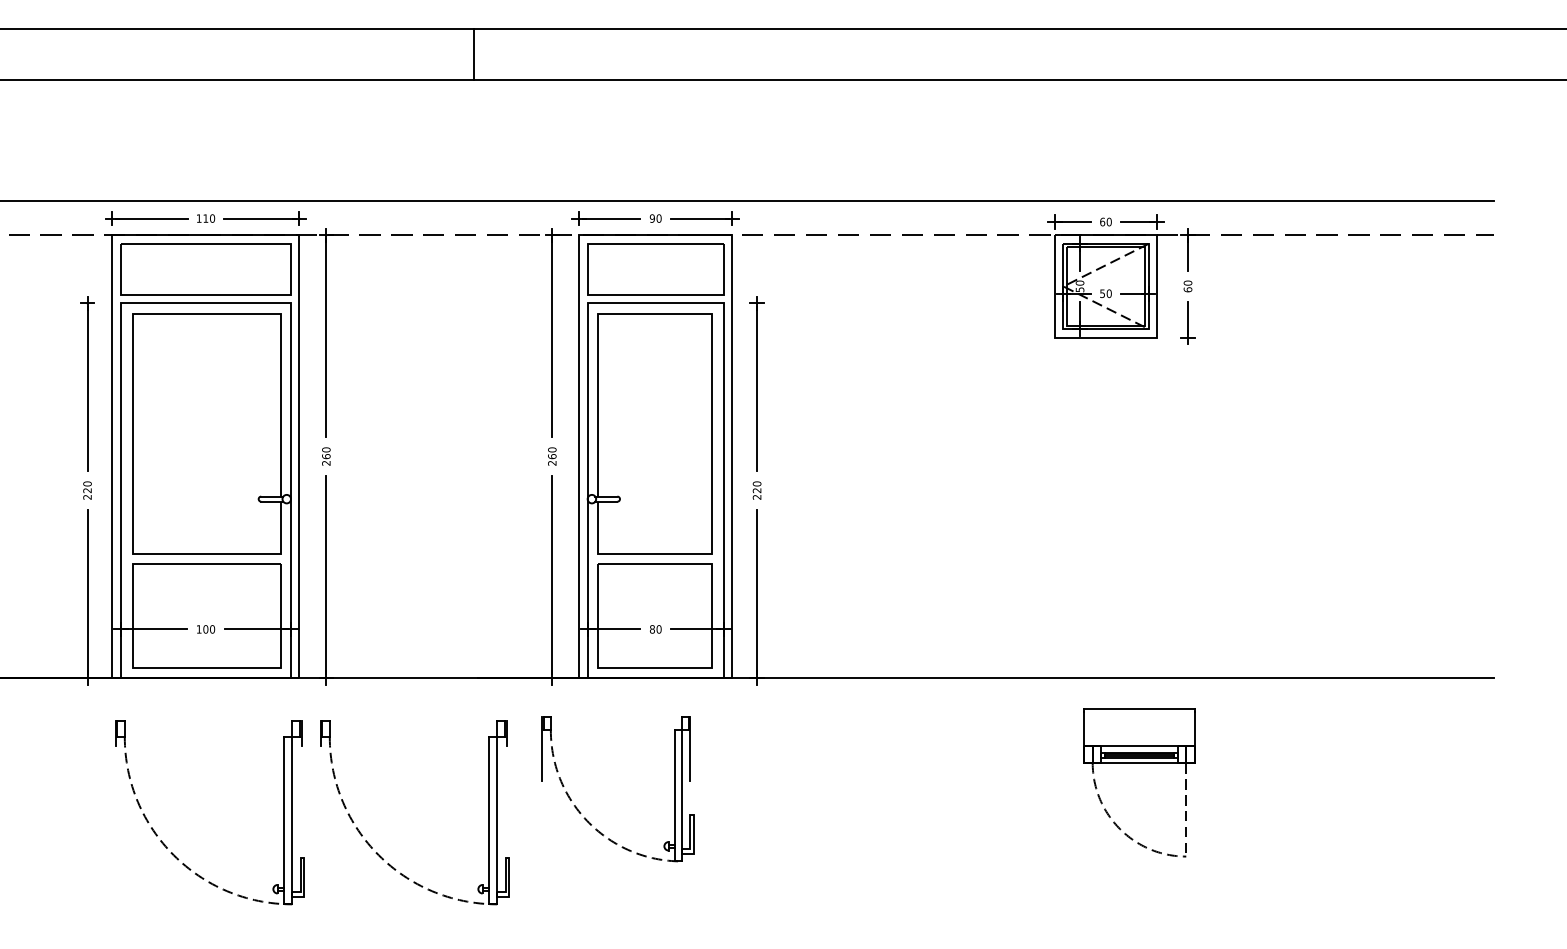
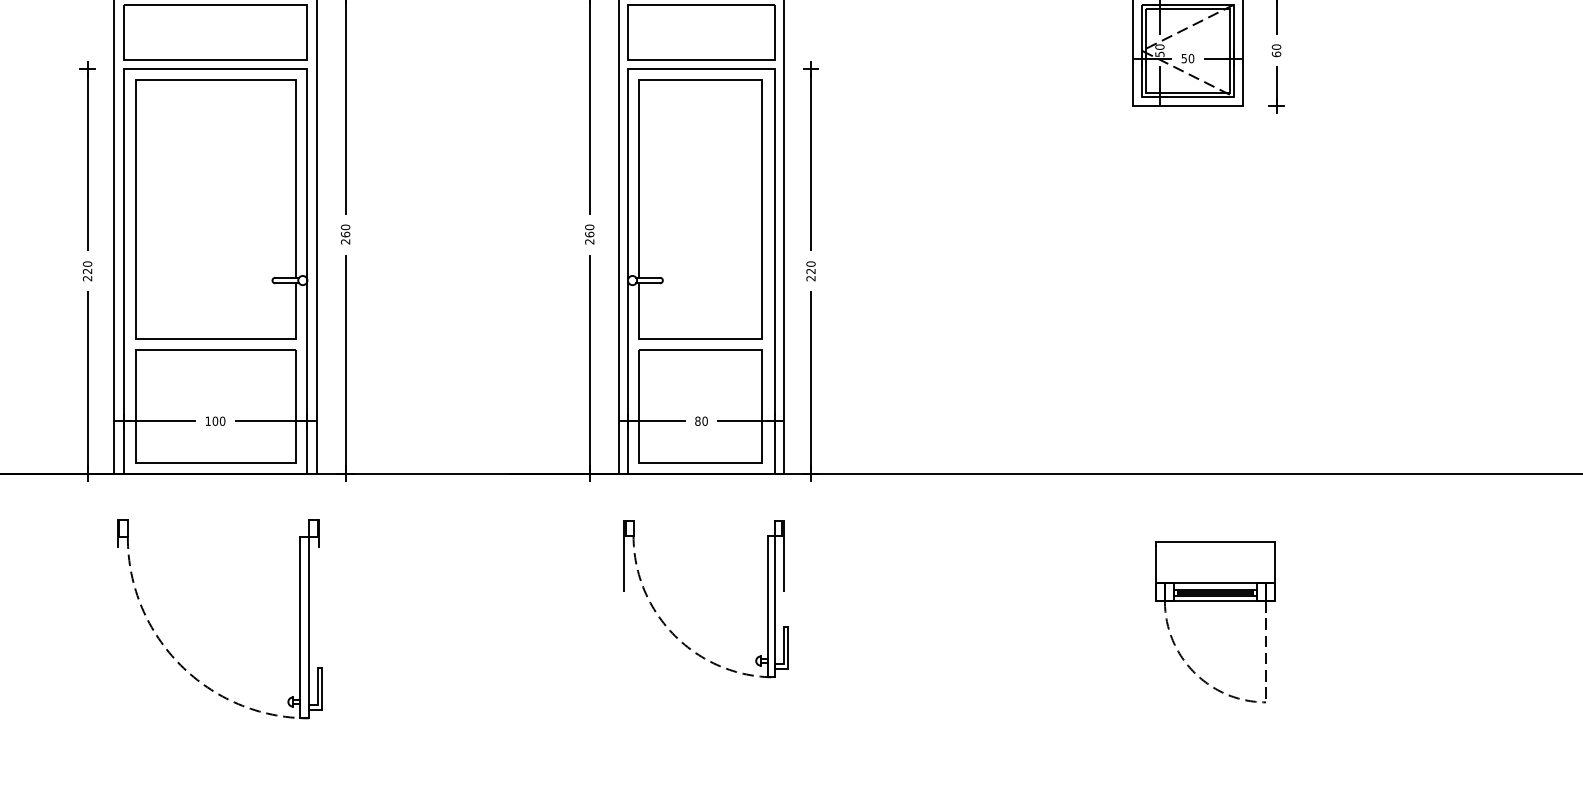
part: (1139, 763) -> (1215, 601), moved
part: (587, 819) -> (673, 632), moved
part: (371, 845) -> (394, 654), removed

